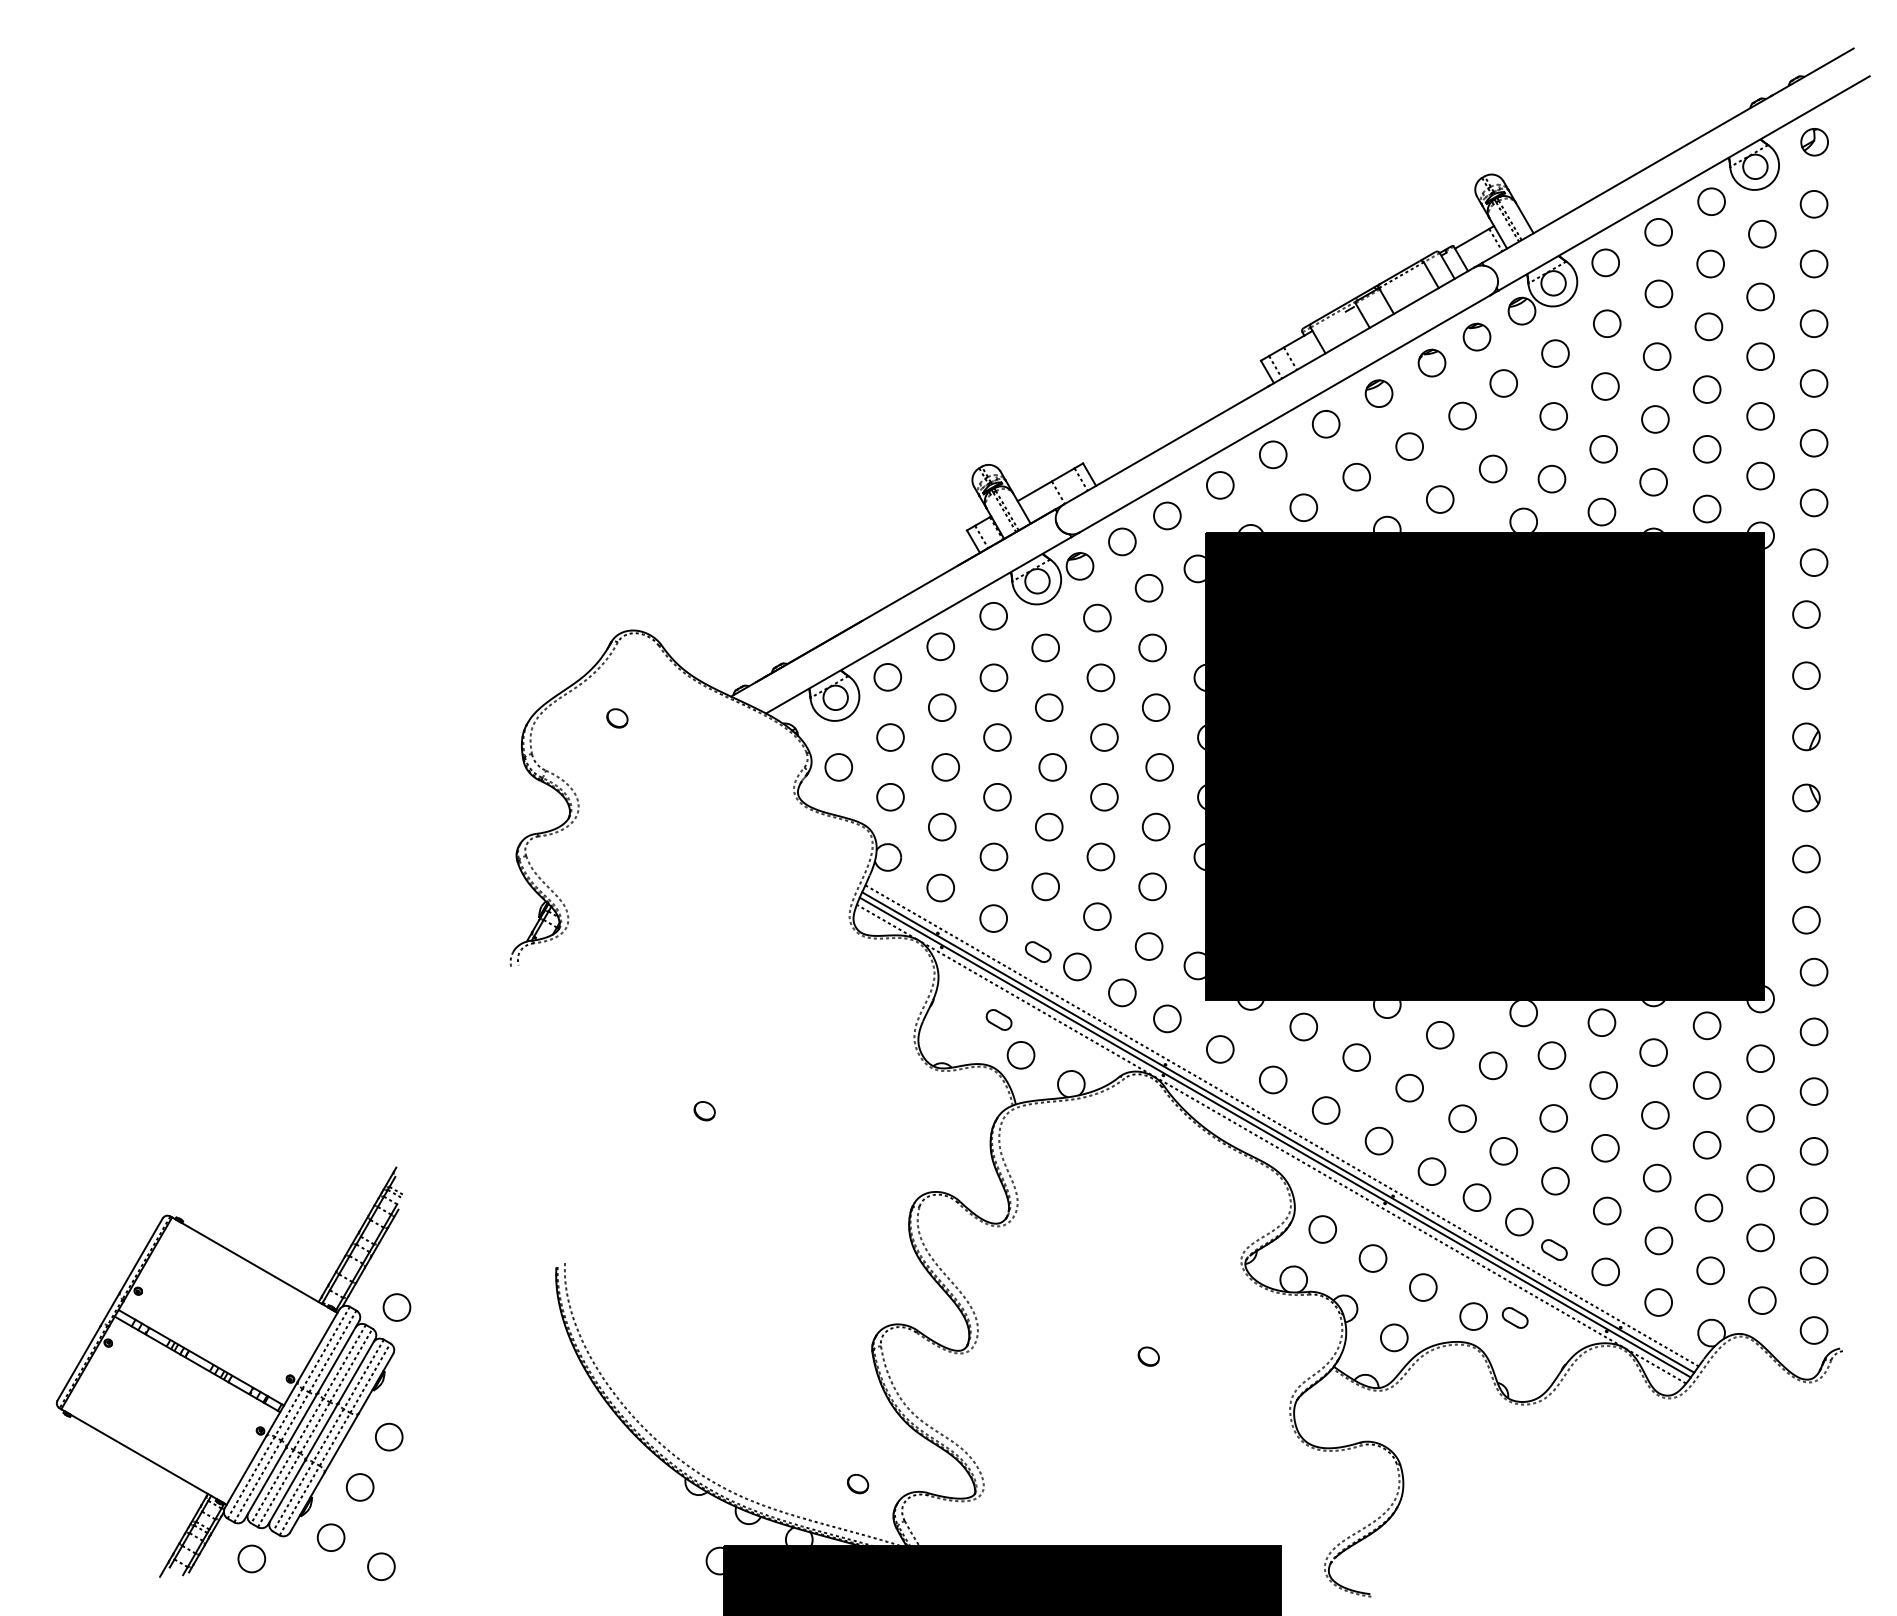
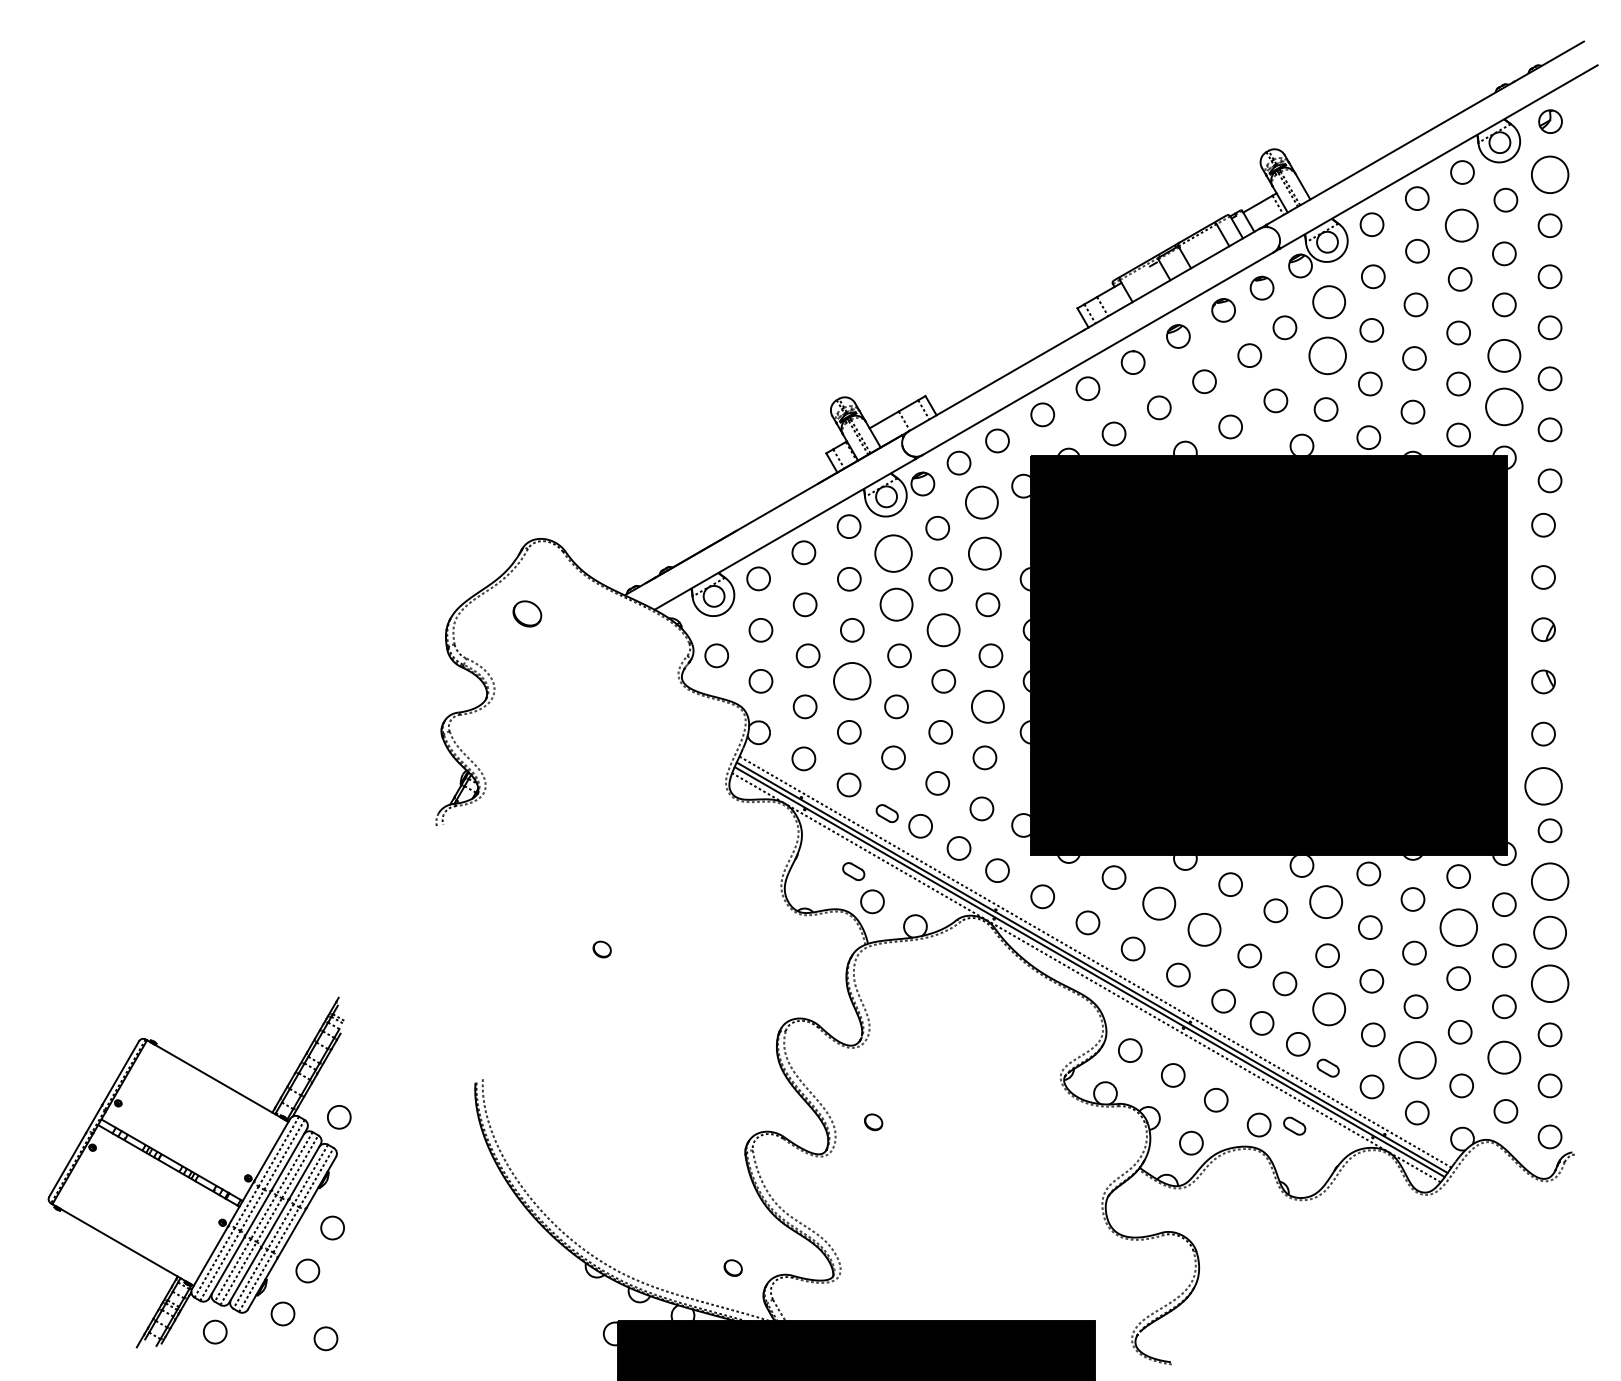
circle: (1813, 204) -> (1549, 174), size x1.6
circle: (1710, 263) -> (1461, 225), size x1.4
circle: (1554, 353) -> (1328, 302), size x1.4
circle: (1553, 415) -> (1327, 355), size x1.6
circle: (1760, 415) -> (1504, 355), size x1.4
circle: (1760, 475) -> (1504, 406), size x1.6
circle: (1148, 587) -> (981, 502), size x1.4
circle: (1045, 647) -> (893, 553), size x1.6
circle: (1152, 647) -> (984, 553), size x1.4
circle: (1049, 707) -> (896, 604), size x1.4
part: (617, 717) -> (527, 613), size x1.6
circle: (1104, 737) -> (943, 630), size x1.4
circle: (997, 797) -> (852, 681), size x1.6
circle: (1155, 826) -> (987, 706), size x1.4
circle: (1806, 920) -> (1543, 786), size x1.6
circle: (1813, 1031) -> (1549, 881), size x1.6
circle: (1551, 1054) -> (1325, 901), size x1.4
circle: (1356, 1057) -> (1159, 903), size x1.4
circle: (1706, 1085) -> (1458, 927), size x1.6
circle: (1409, 1087) -> (1204, 929), size x1.4
circle: (1813, 1091) -> (1549, 932), size x1.4
circle: (1813, 1150) -> (1549, 983), size x1.6
circle: (1554, 1181) -> (1328, 1009), size x1.4
circle: (1760, 1237) -> (1504, 1057), size x1.4
circle: (1658, 1241) -> (1417, 1060), size x1.6
part: (1148, 1356) -> (873, 1122), moved

